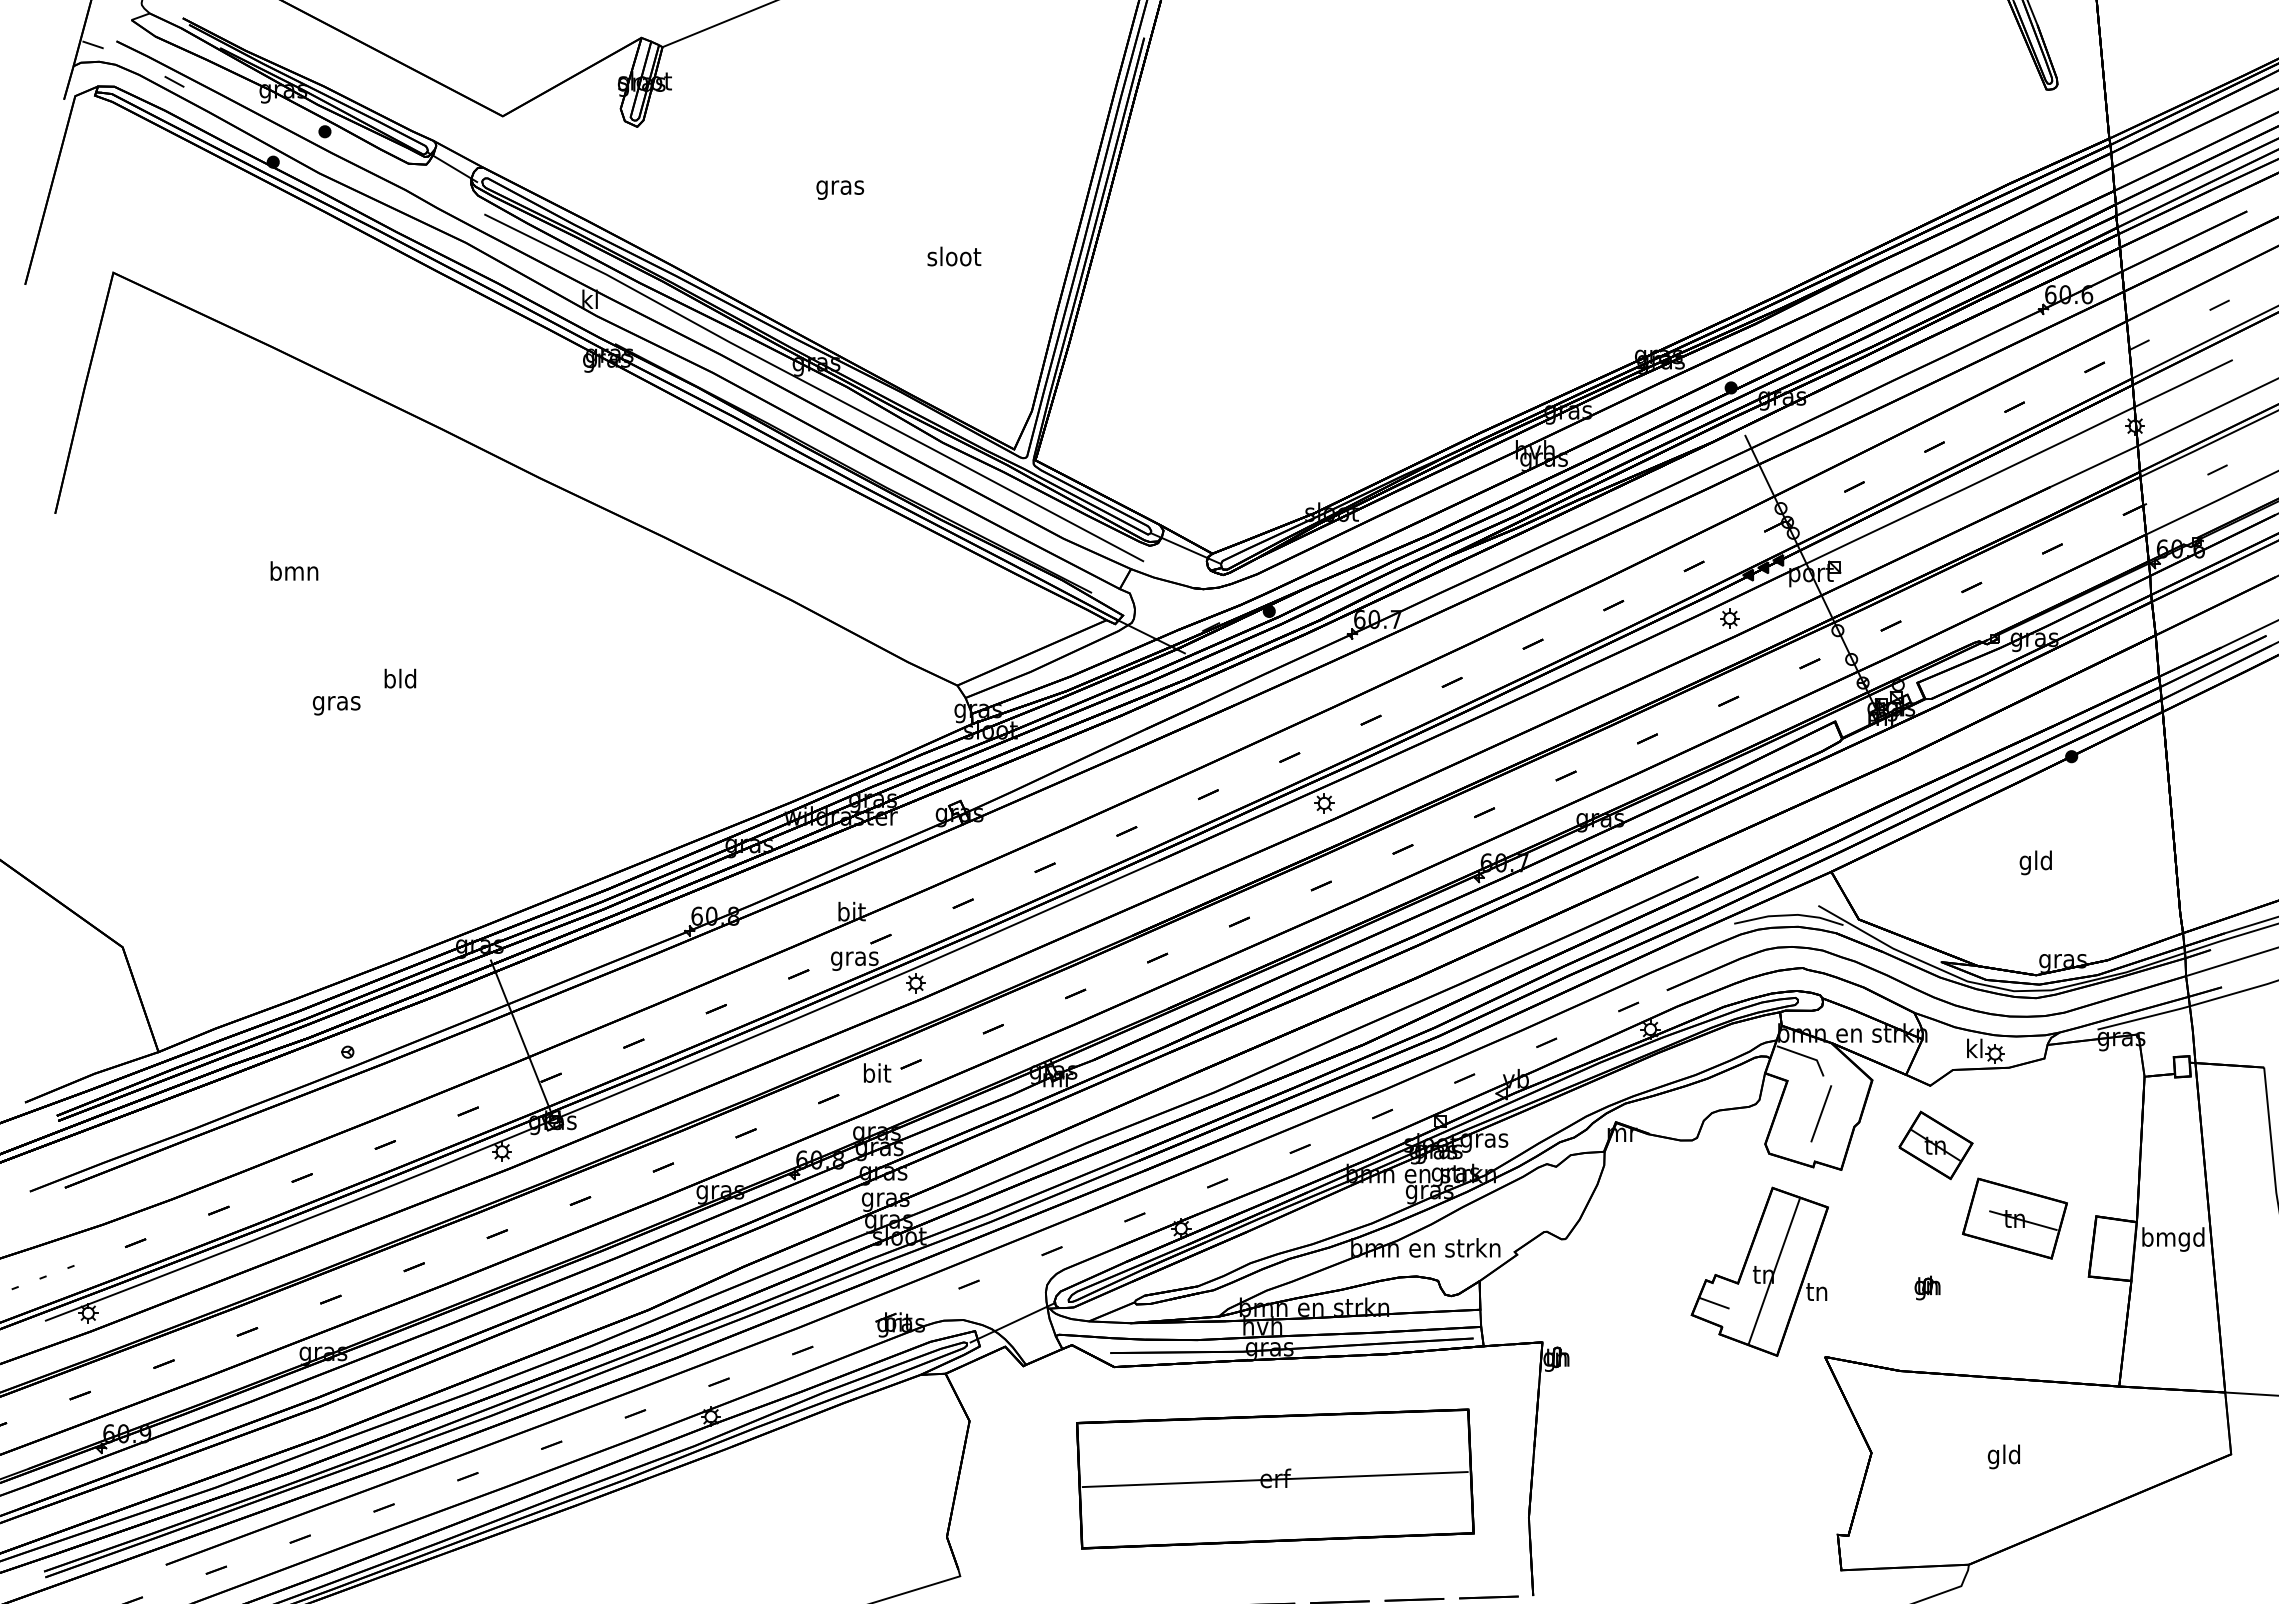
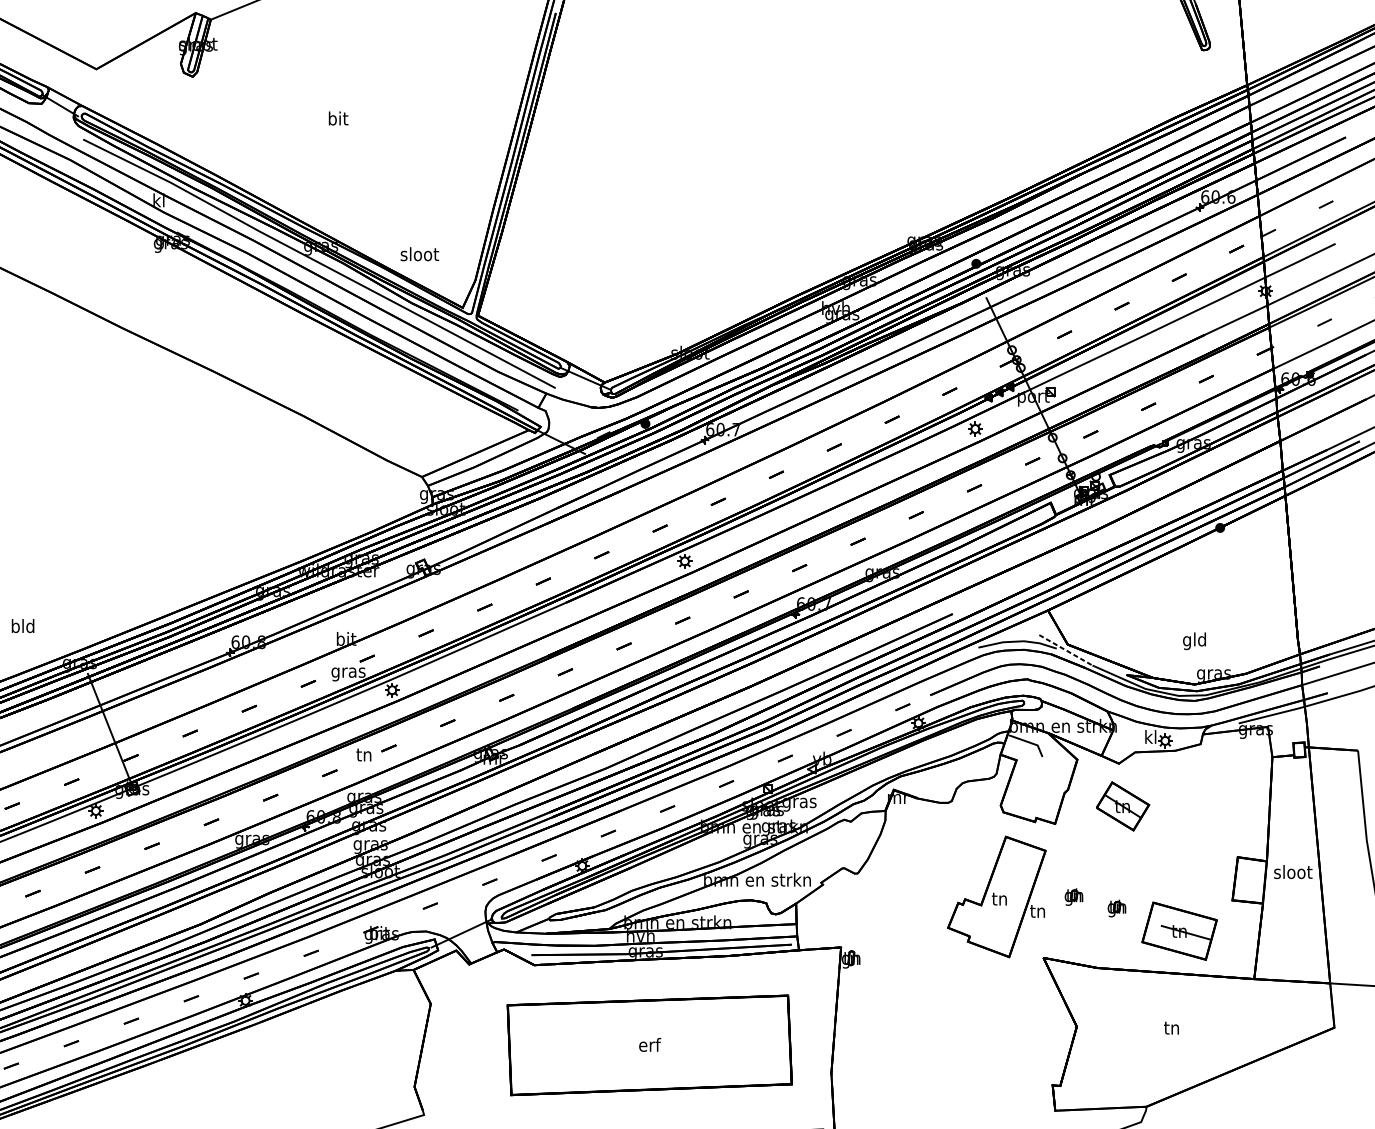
text: (840, 187) -> (338, 120), gras -> bit
text: (954, 256) -> (419, 254), moved
text: (400, 678) -> (23, 625), moved
text: (2035, 862) -> (1194, 641), moved
line: (1856, 927) -> (1066, 650), solid -> dashed
text: (877, 1072) -> (364, 754), bit -> tn
line: (1821, 1113) -> (1041, 783), removed
part: (2014, 1218) -> (1179, 931), moved
text: (2173, 1239) -> (1293, 873), bmgd -> sloot
line: (1773, 1271) -> (1006, 896), removed
part: (1867, 1271) -> (1073, 896), added
line: (1713, 1303) -> (963, 919), removed
text: (2003, 1456) -> (1171, 1029), gld -> tn
line: (1274, 1479) -> (649, 1045), removed

